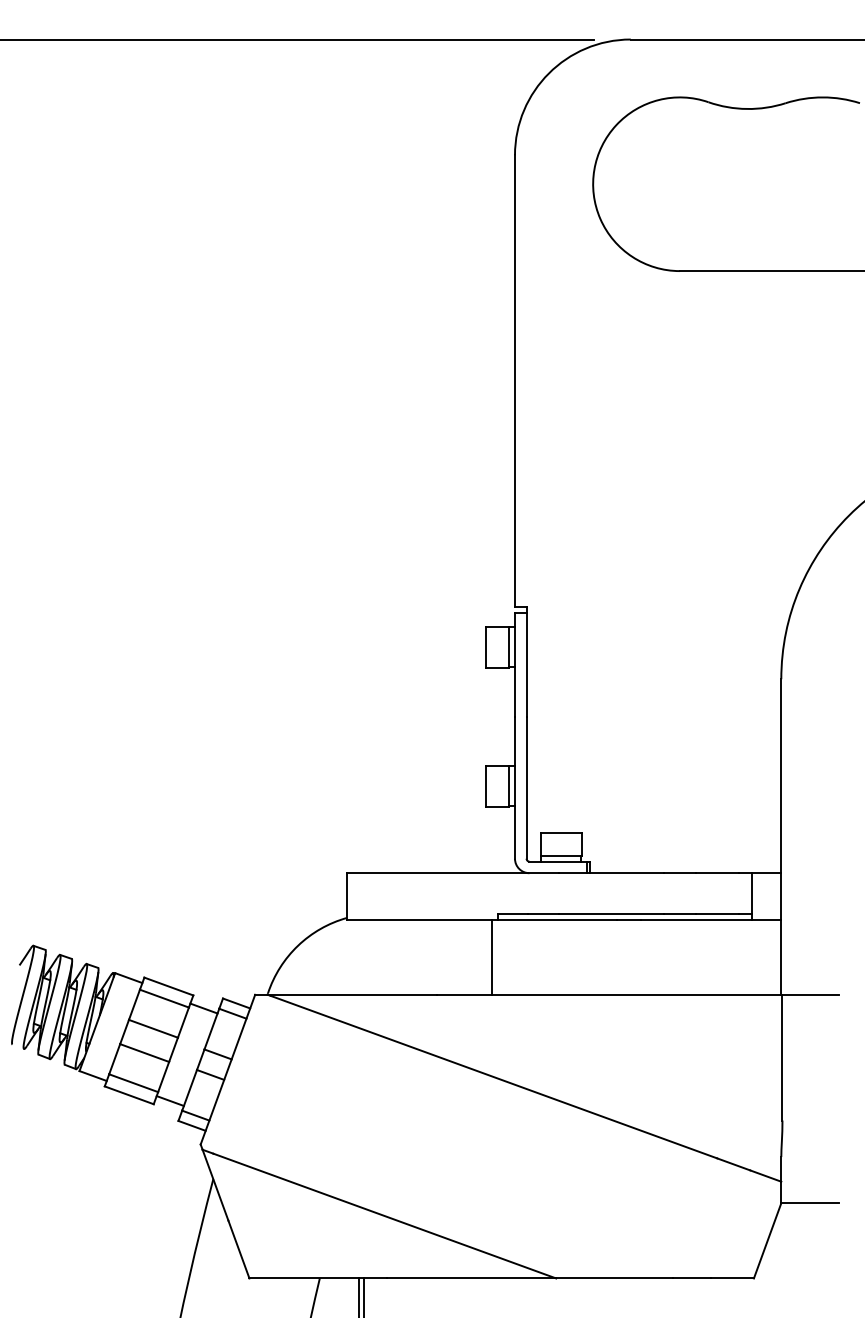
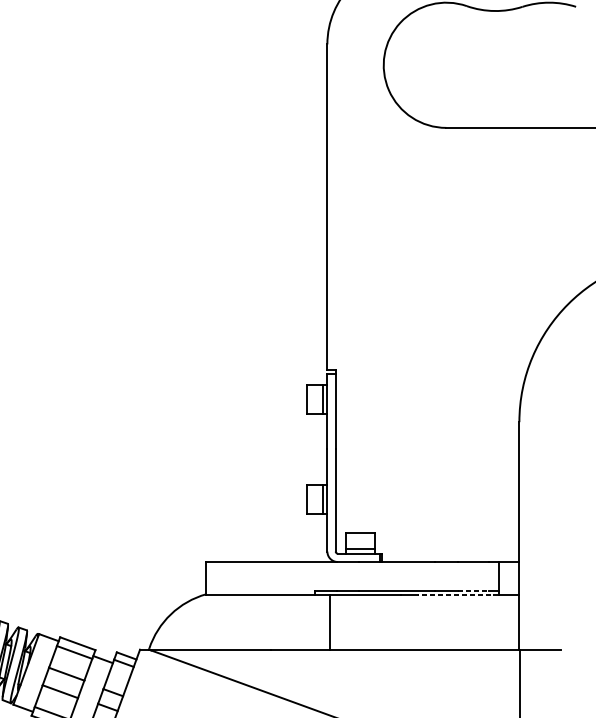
line: (718, 913) -> (474, 591), solid -> dashed
line: (696, 919) -> (458, 595), solid -> dashed
line: (491, 956) -> (329, 622), moved

